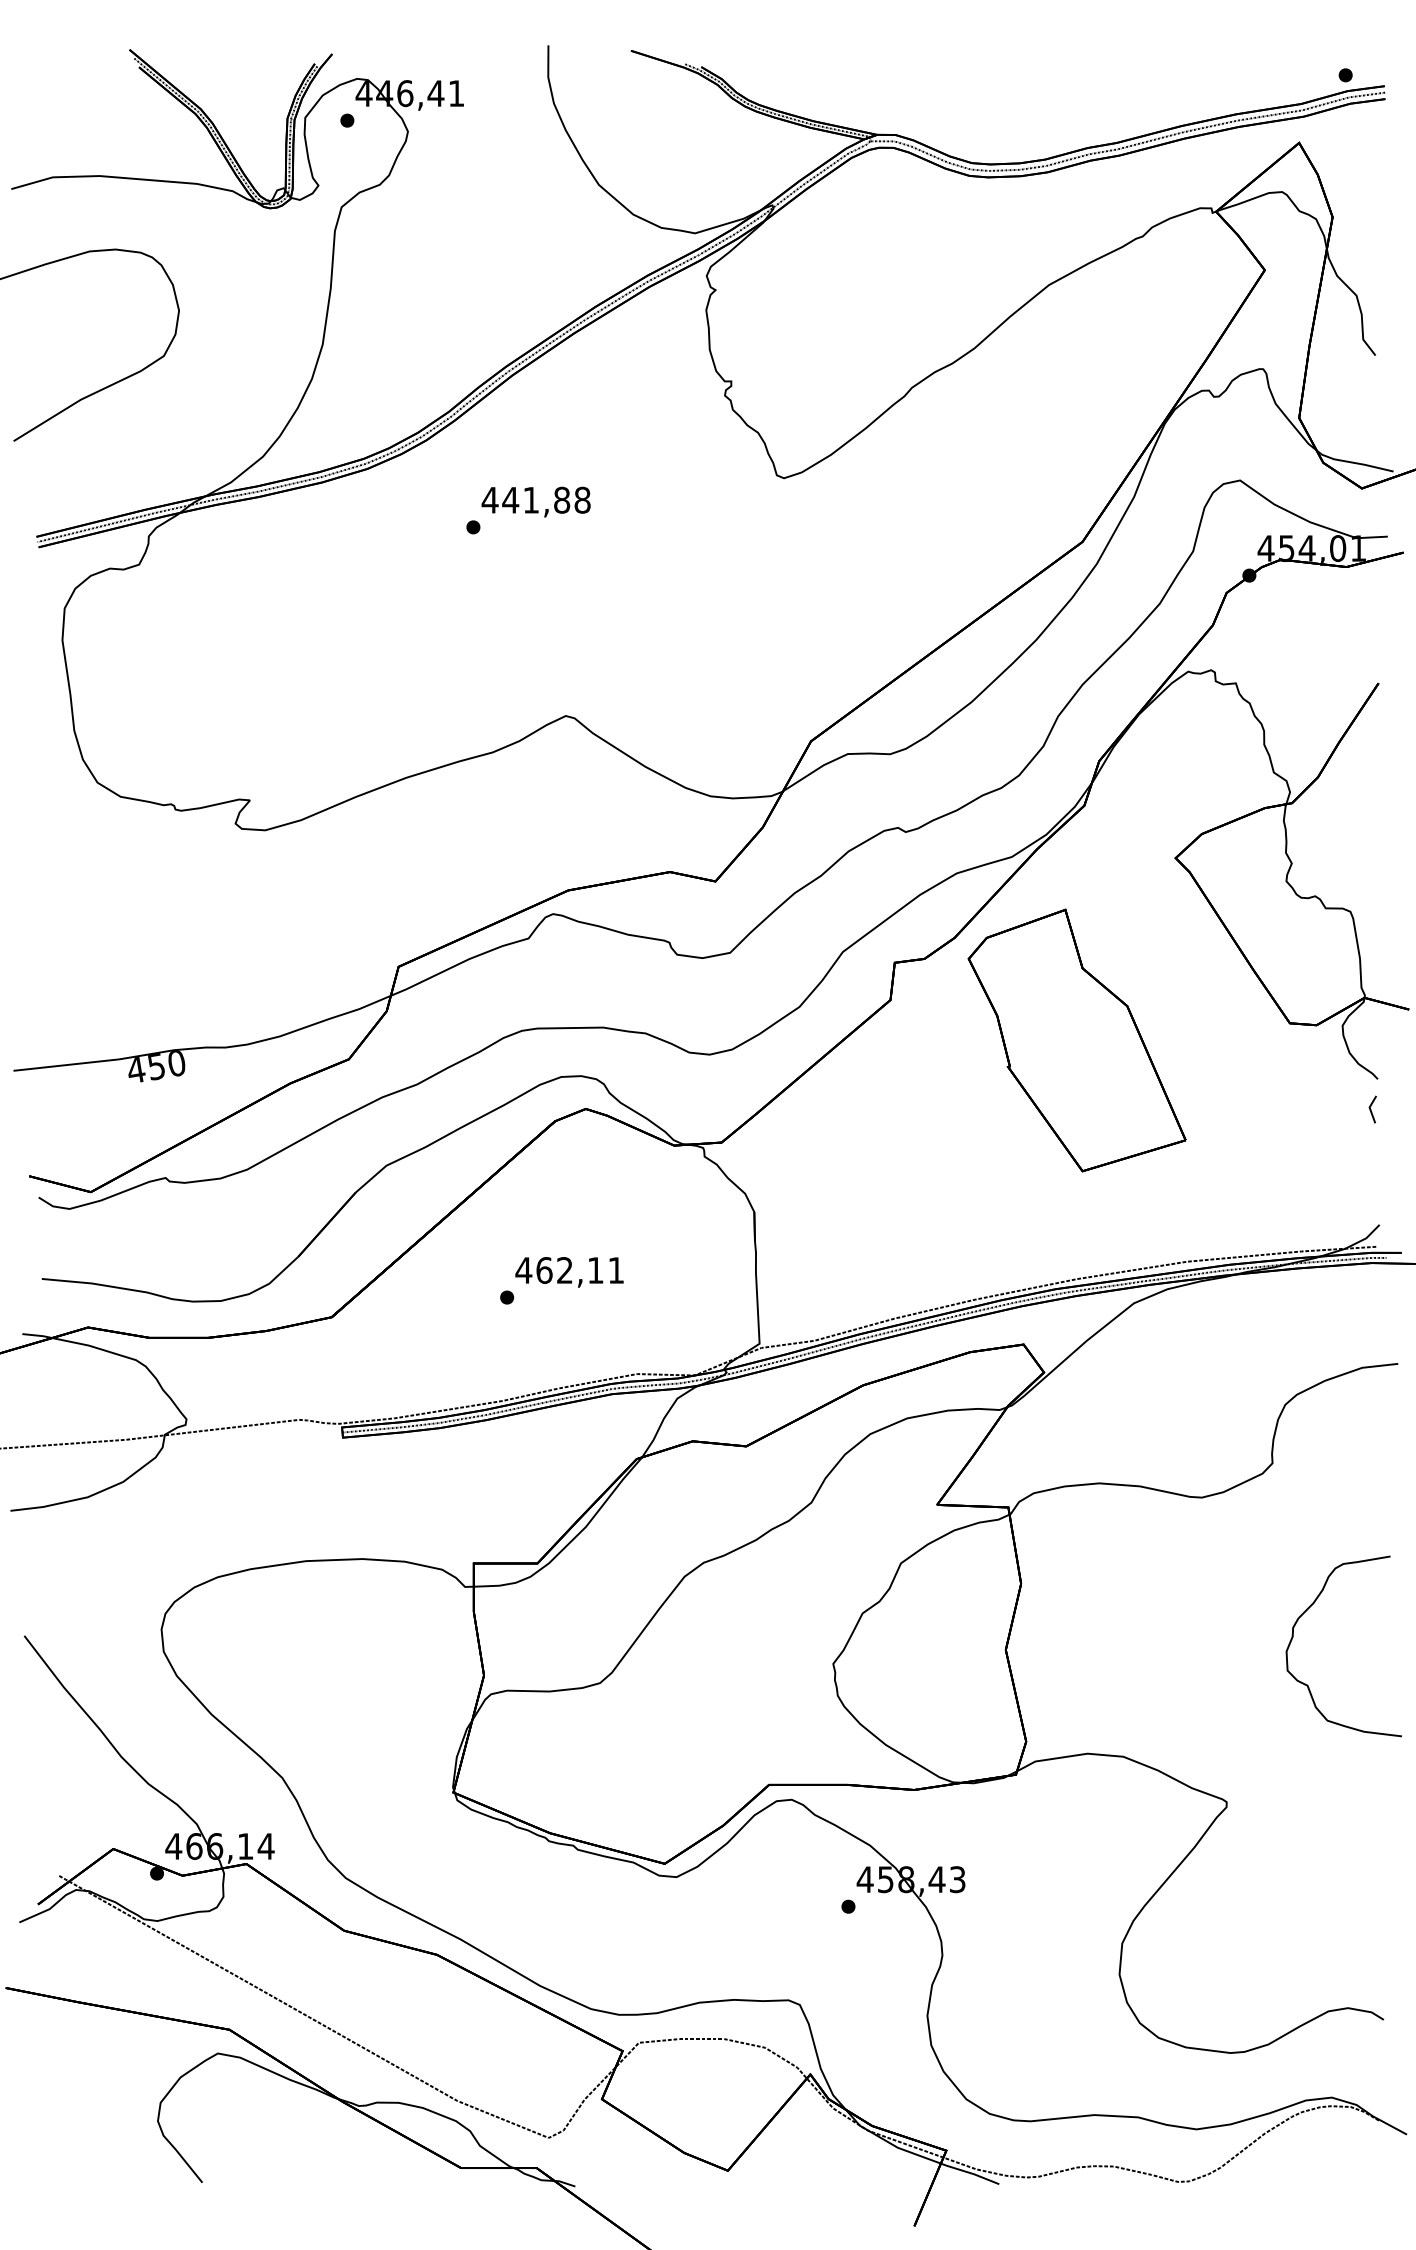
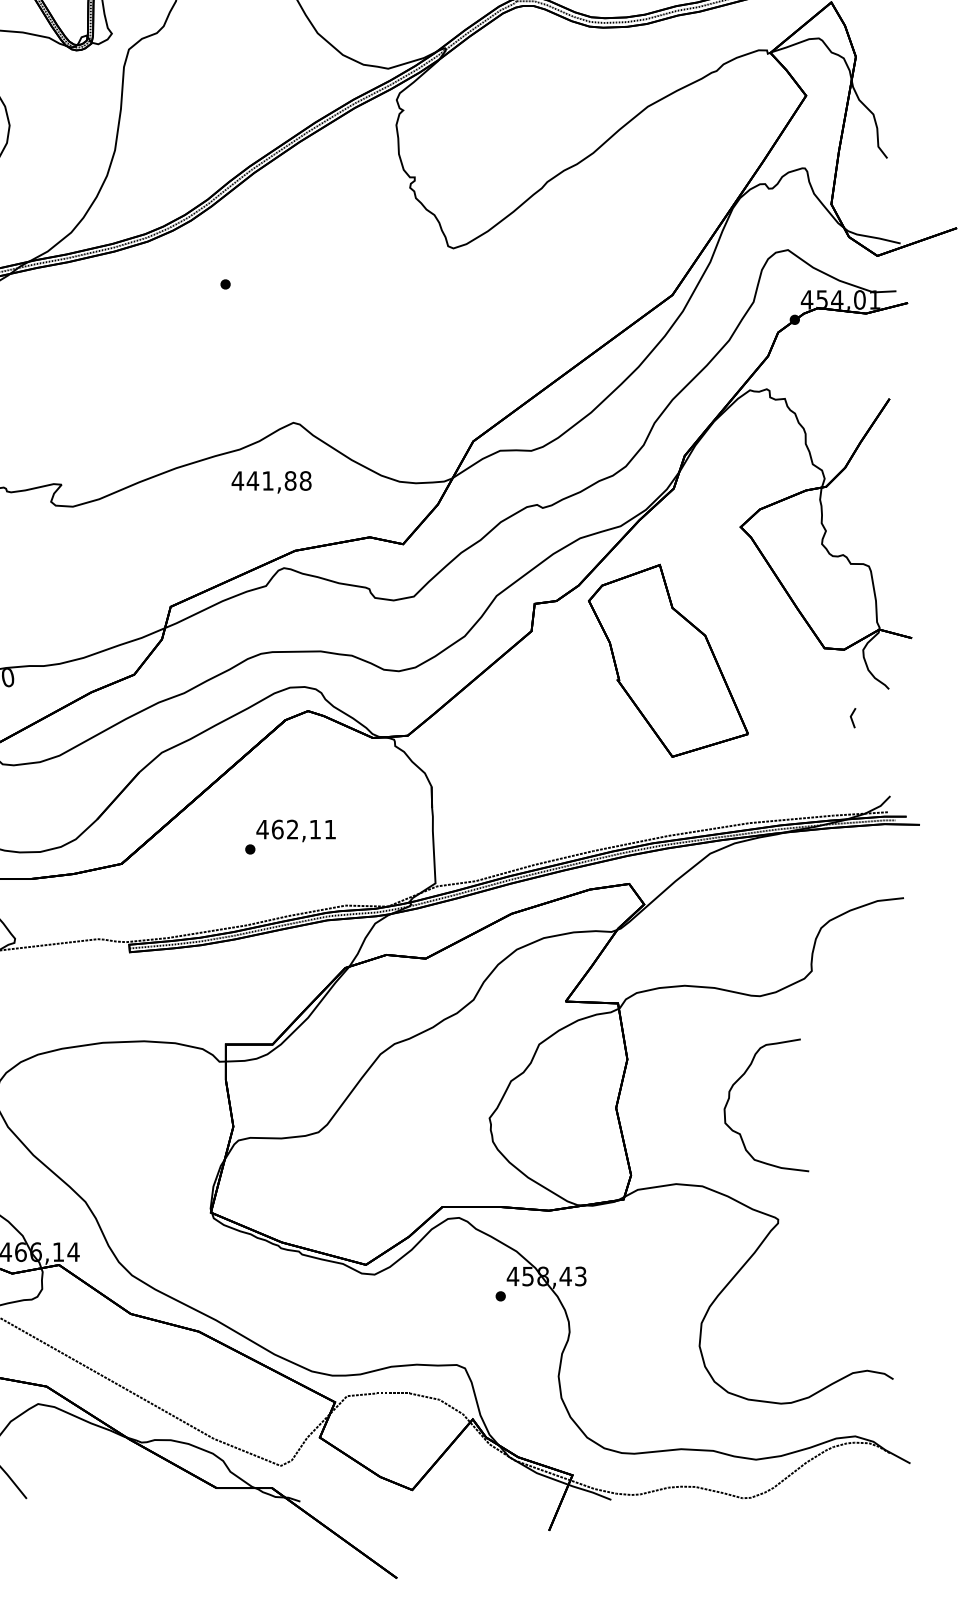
text: (535, 501) -> (271, 481), moved
line: (1371, 1109) -> (852, 718), moved
curve: (1293, 1637) -> (729, 1098), moved

